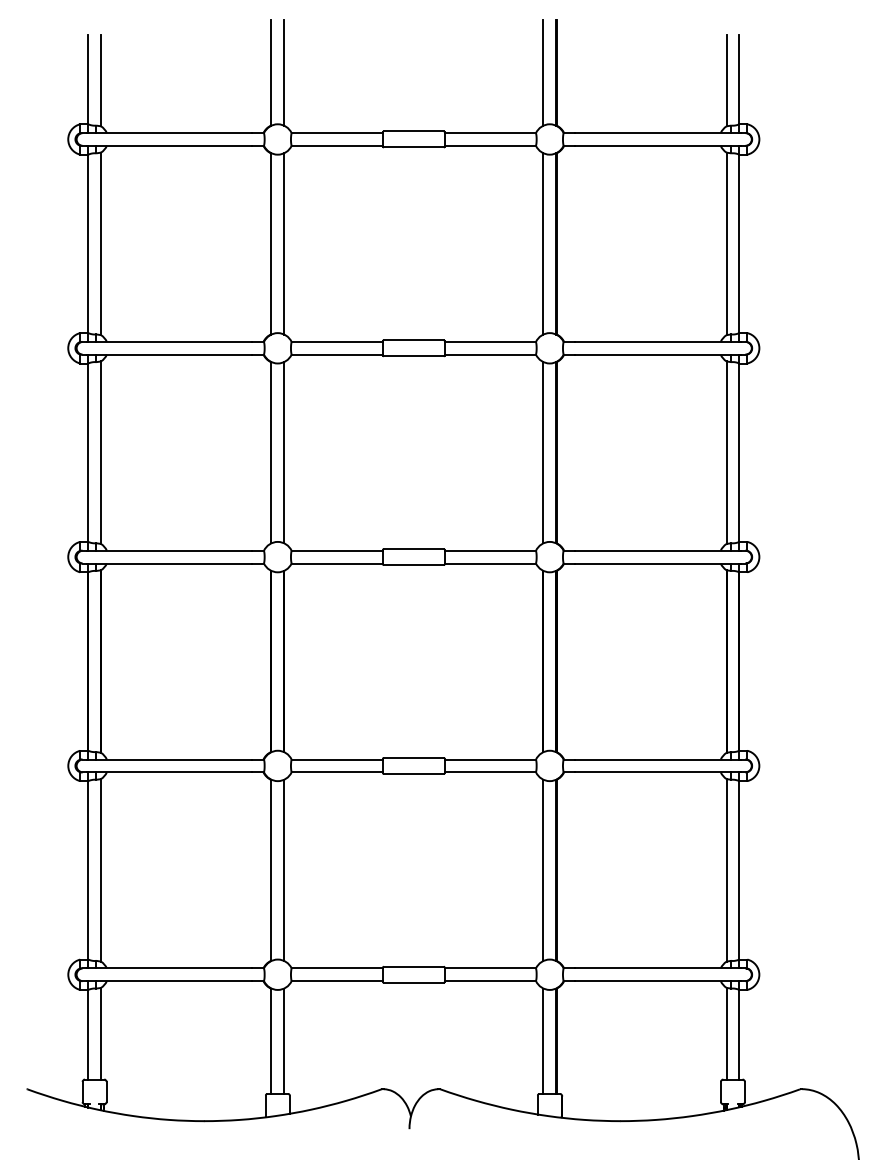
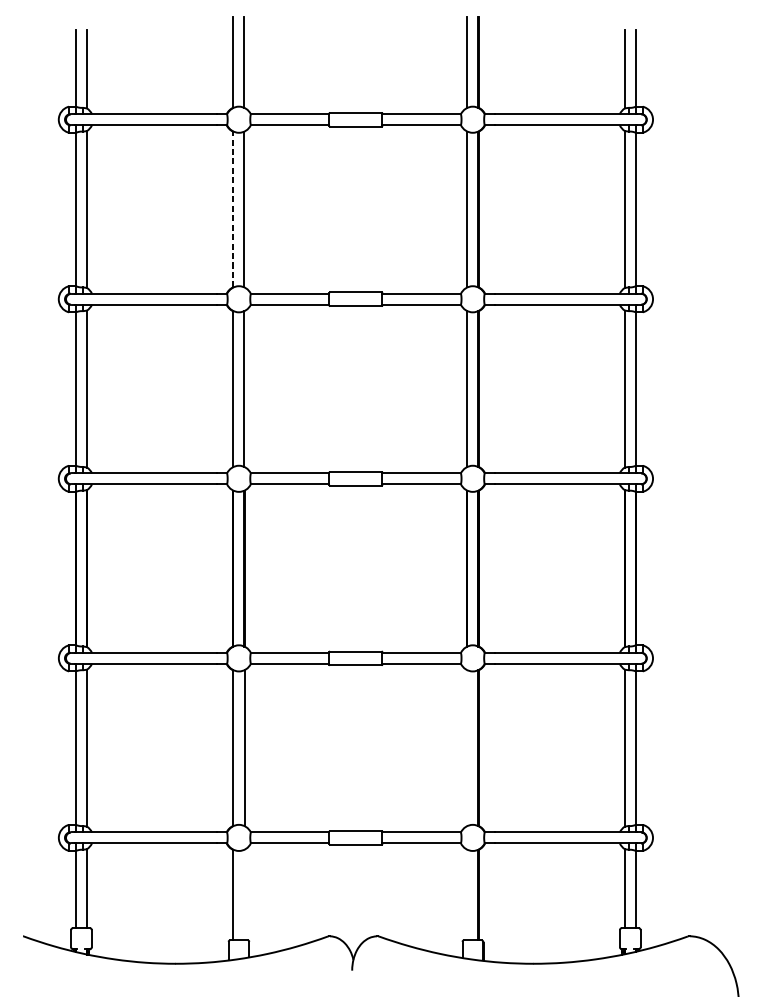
line: (271, 243) -> (233, 209), solid -> dashed
line: (543, 870) -> (467, 748), removed
line: (284, 1040) -> (244, 894), removed
line: (543, 1040) -> (467, 894), removed

